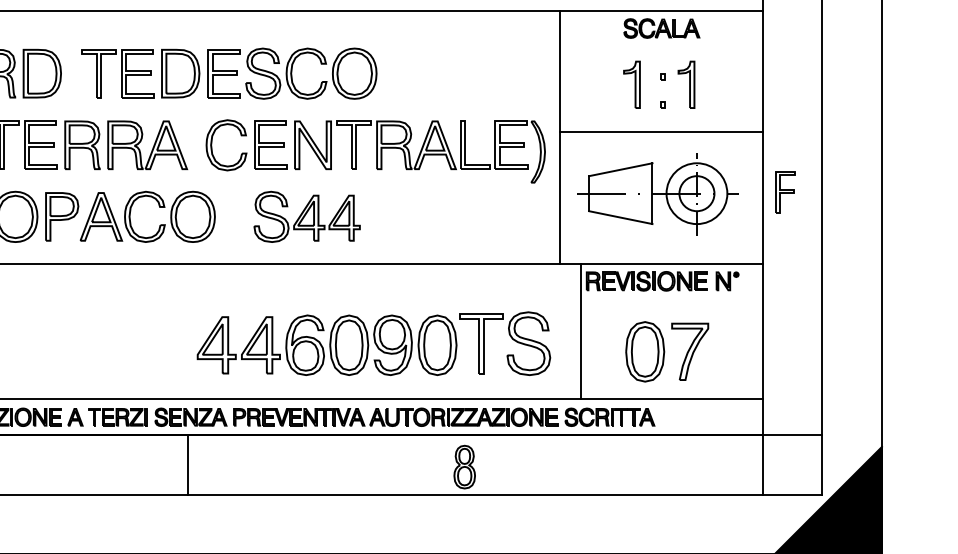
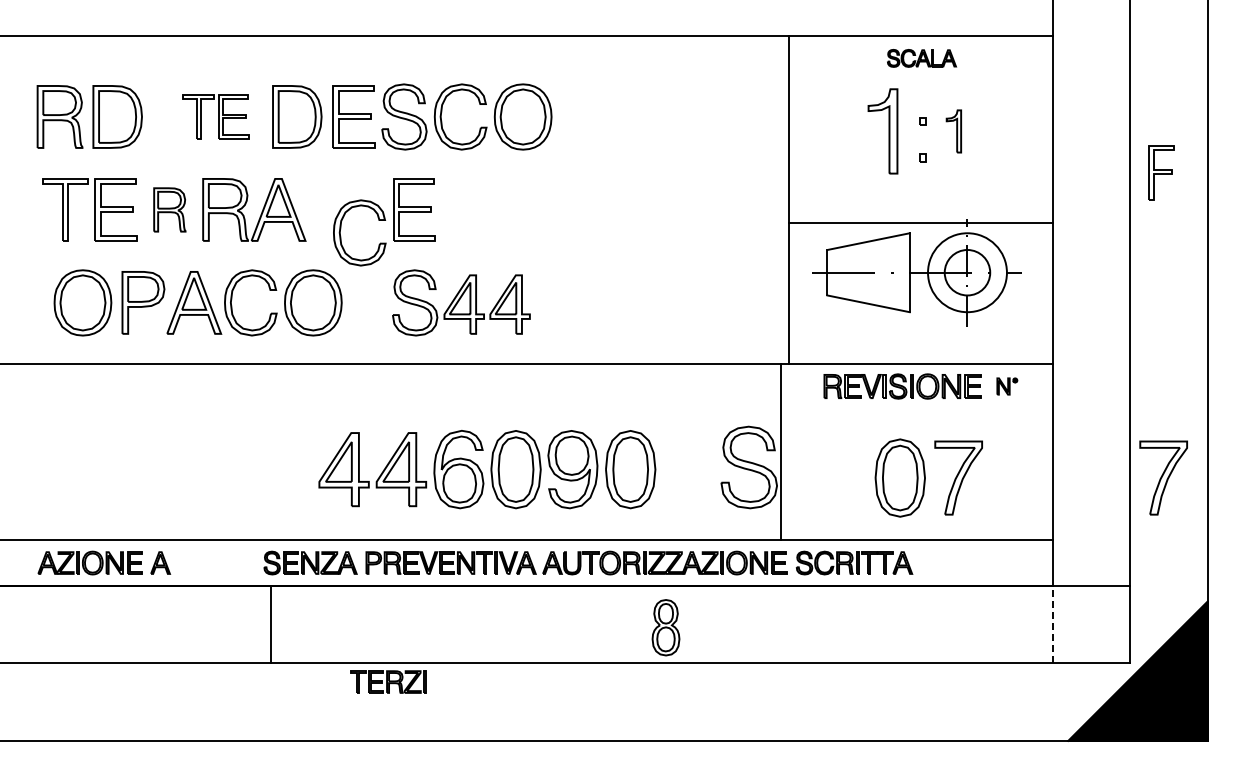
part: (661, 28) -> (921, 58), size x0.7
part: (117, 73) -> (215, 116), size x0.7
part: (632, 84) -> (883, 131), size x1.4
part: (686, 84) -> (953, 131), size x0.7
line: (660, 131) -> (920, 222), moved
part: (212, 142) -> (341, 229), moved
part: (82, 144) -> (169, 209), size x0.7
part: (419, 151) -> (607, 218), removed
part: (785, 191) -> (1161, 172), moved
part: (727, 281) -> (1007, 386), size x0.7
line: (581, 331) -> (781, 451), moved
part: (481, 343) -> (687, 467), removed
part: (847, 351) -> (1163, 477), added
part: (117, 416) -> (388, 681), moved
line: (188, 464) -> (271, 624), moved
line: (762, 464) -> (1052, 624), solid -> dashed

